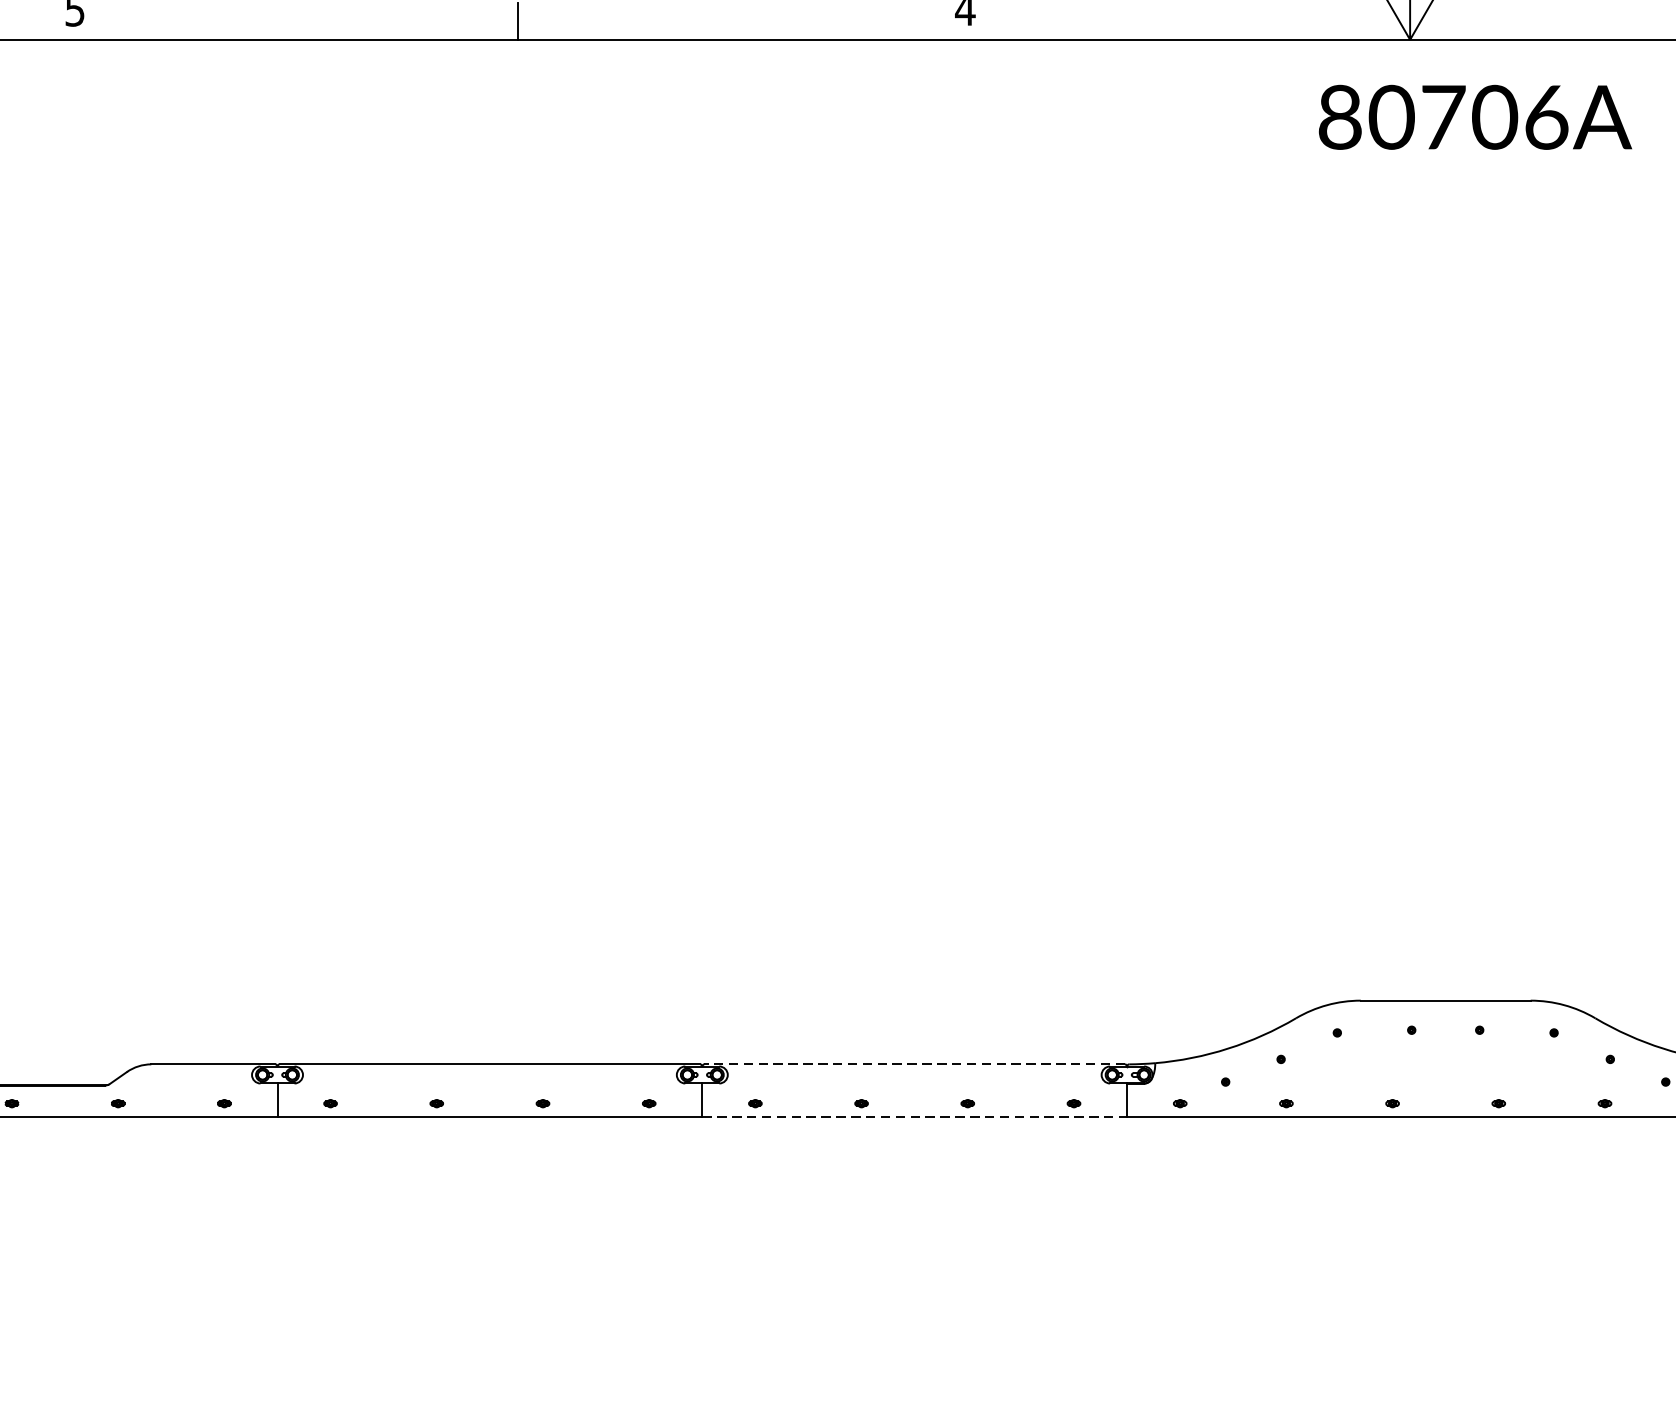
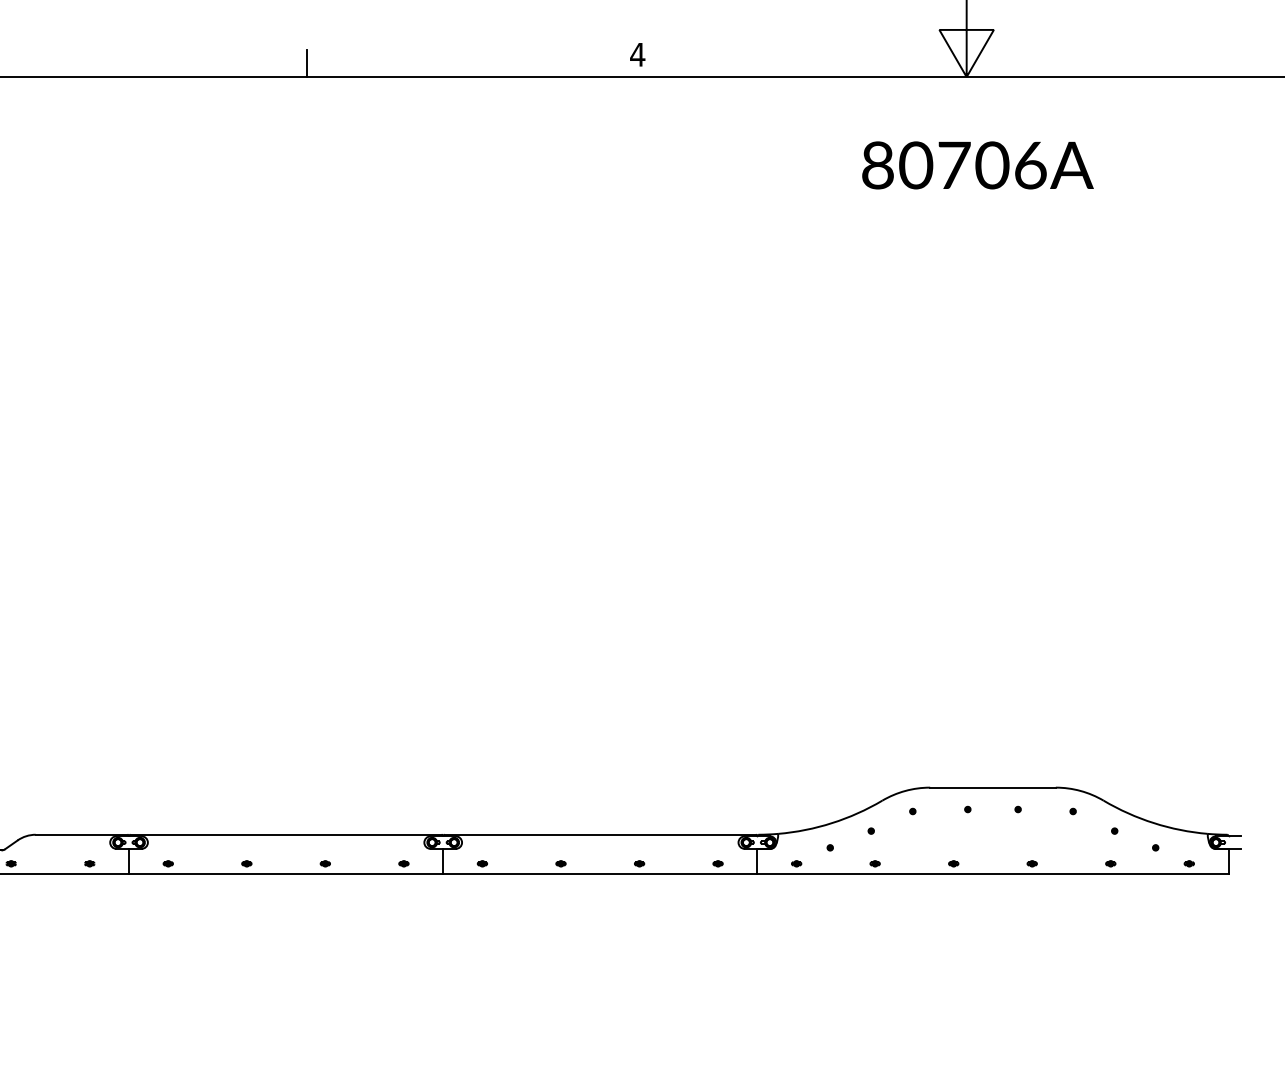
text: (1474, 117) -> (977, 165), moved
line: (914, 1064) -> (600, 834), dashed -> solid
line: (914, 1118) -> (600, 874), dashed -> solid

